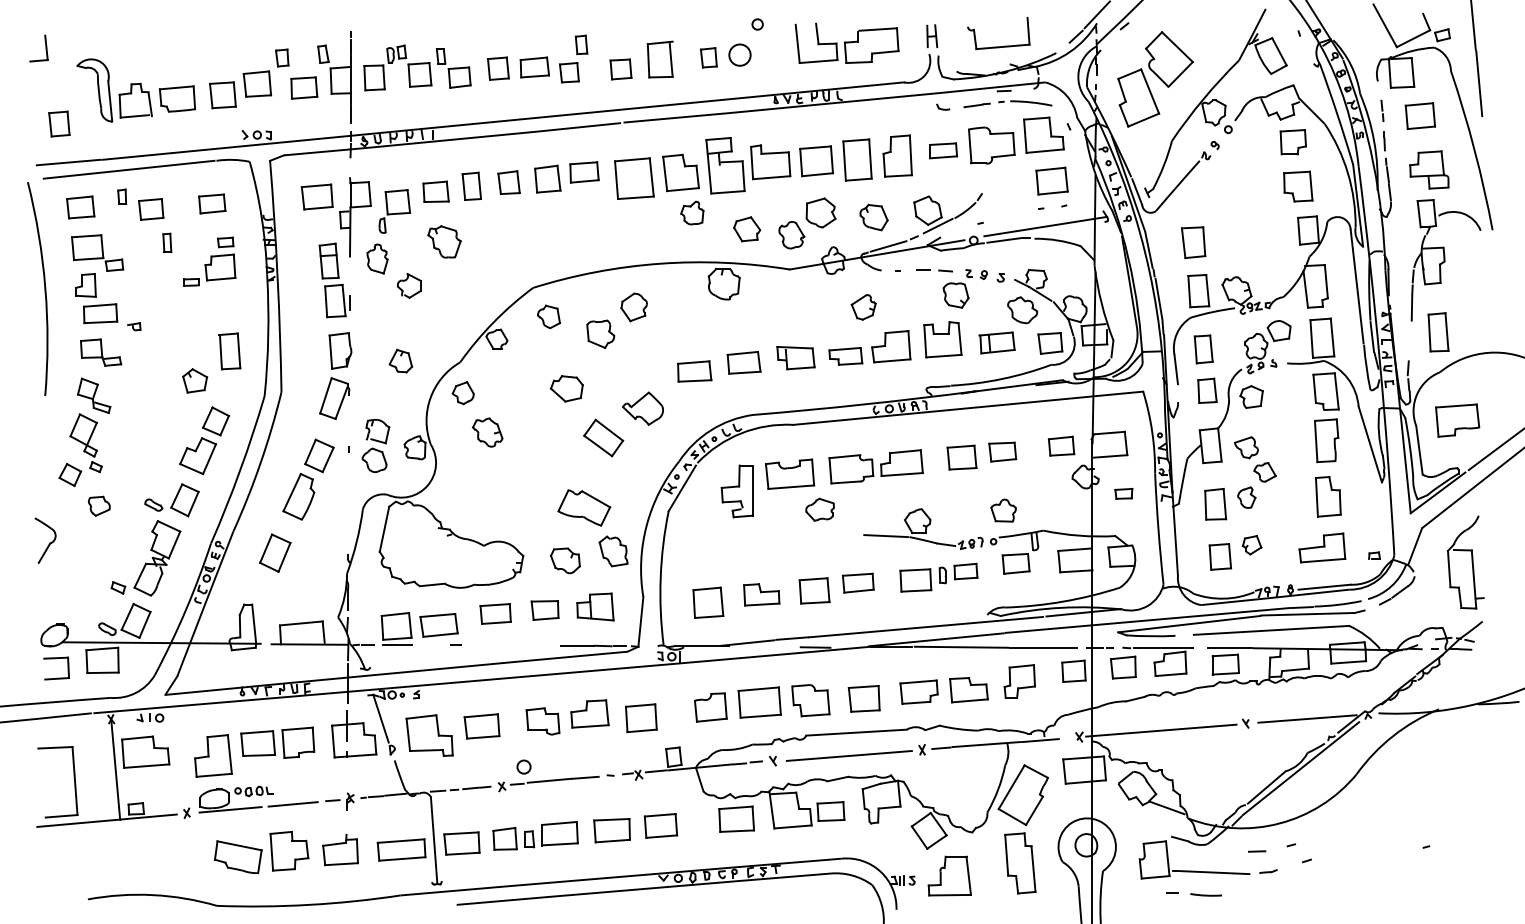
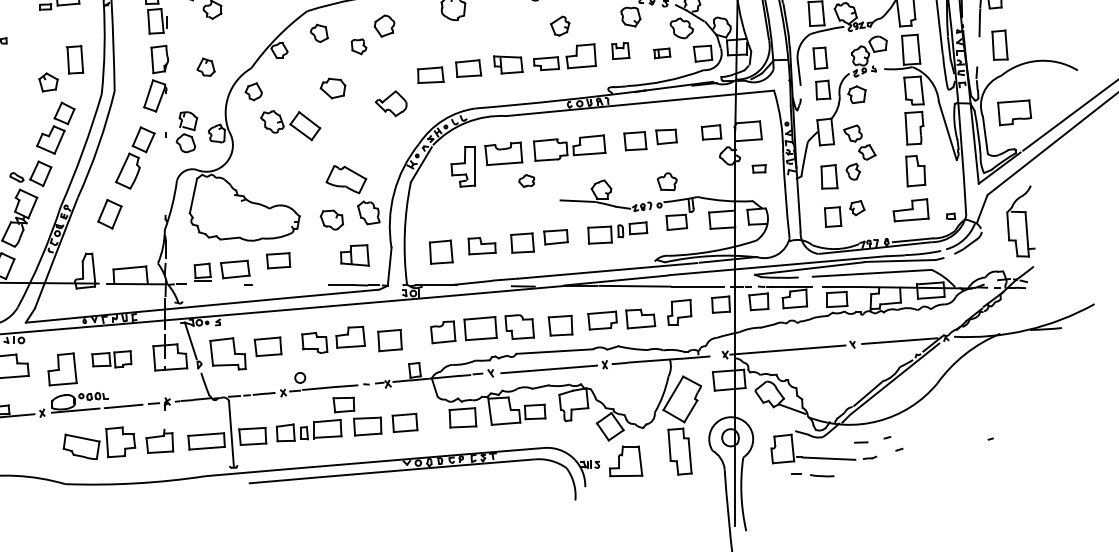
part: (600, 334) -> (358, 46), size x0.7
part: (942, 339) -> (620, 50), size x0.6
part: (996, 342) -> (661, 53), size x0.6
part: (603, 437) -> (305, 125), moved
part: (819, 509) -> (526, 180), size x0.7
part: (544, 610) -> (343, 405), moved
part: (396, 628) -> (202, 271), size x0.7
part: (277, 742) -> (111, 359), size x0.7

